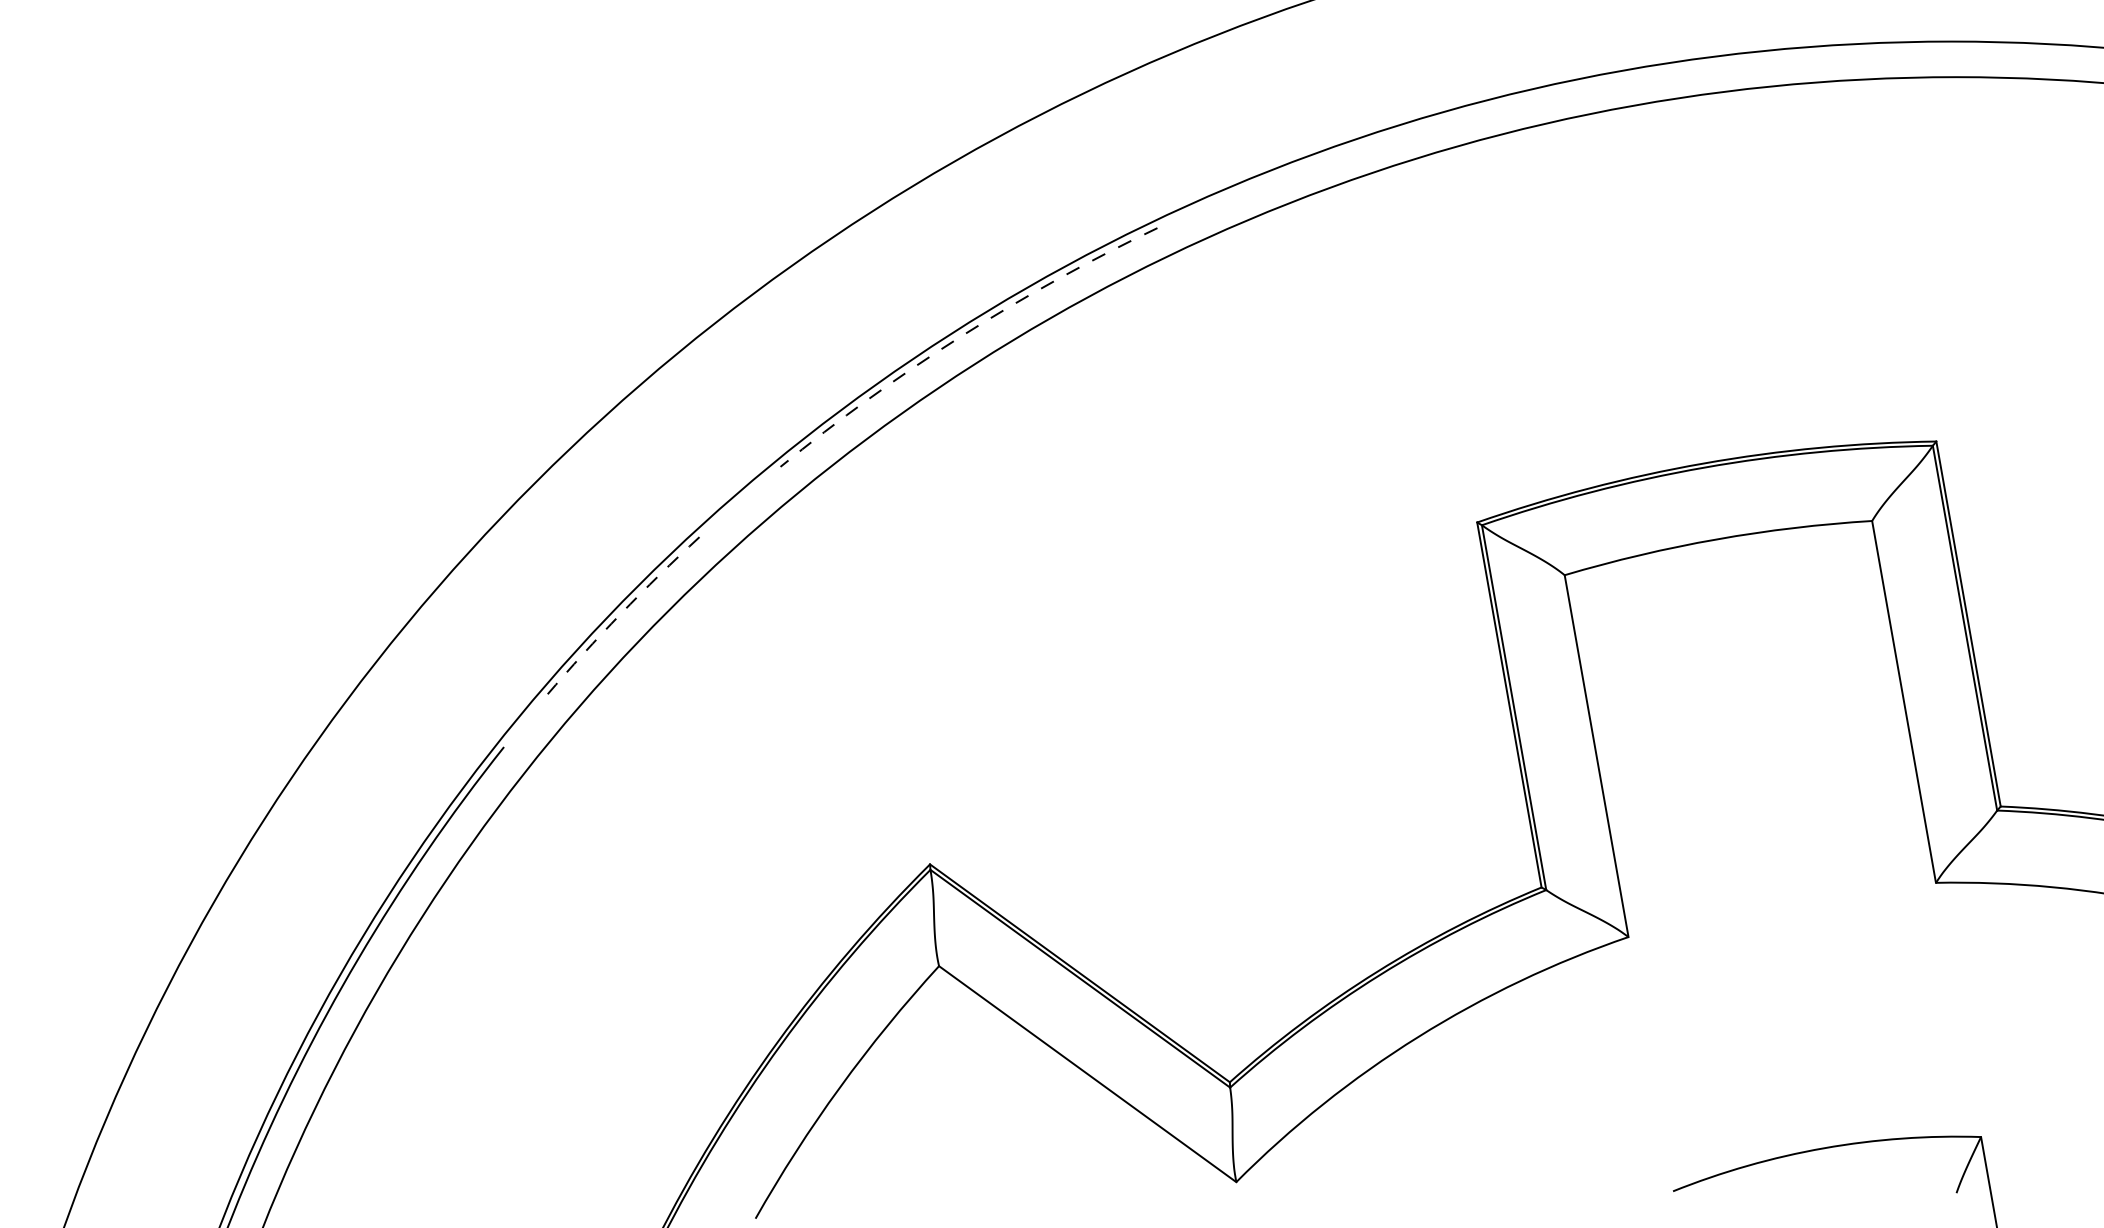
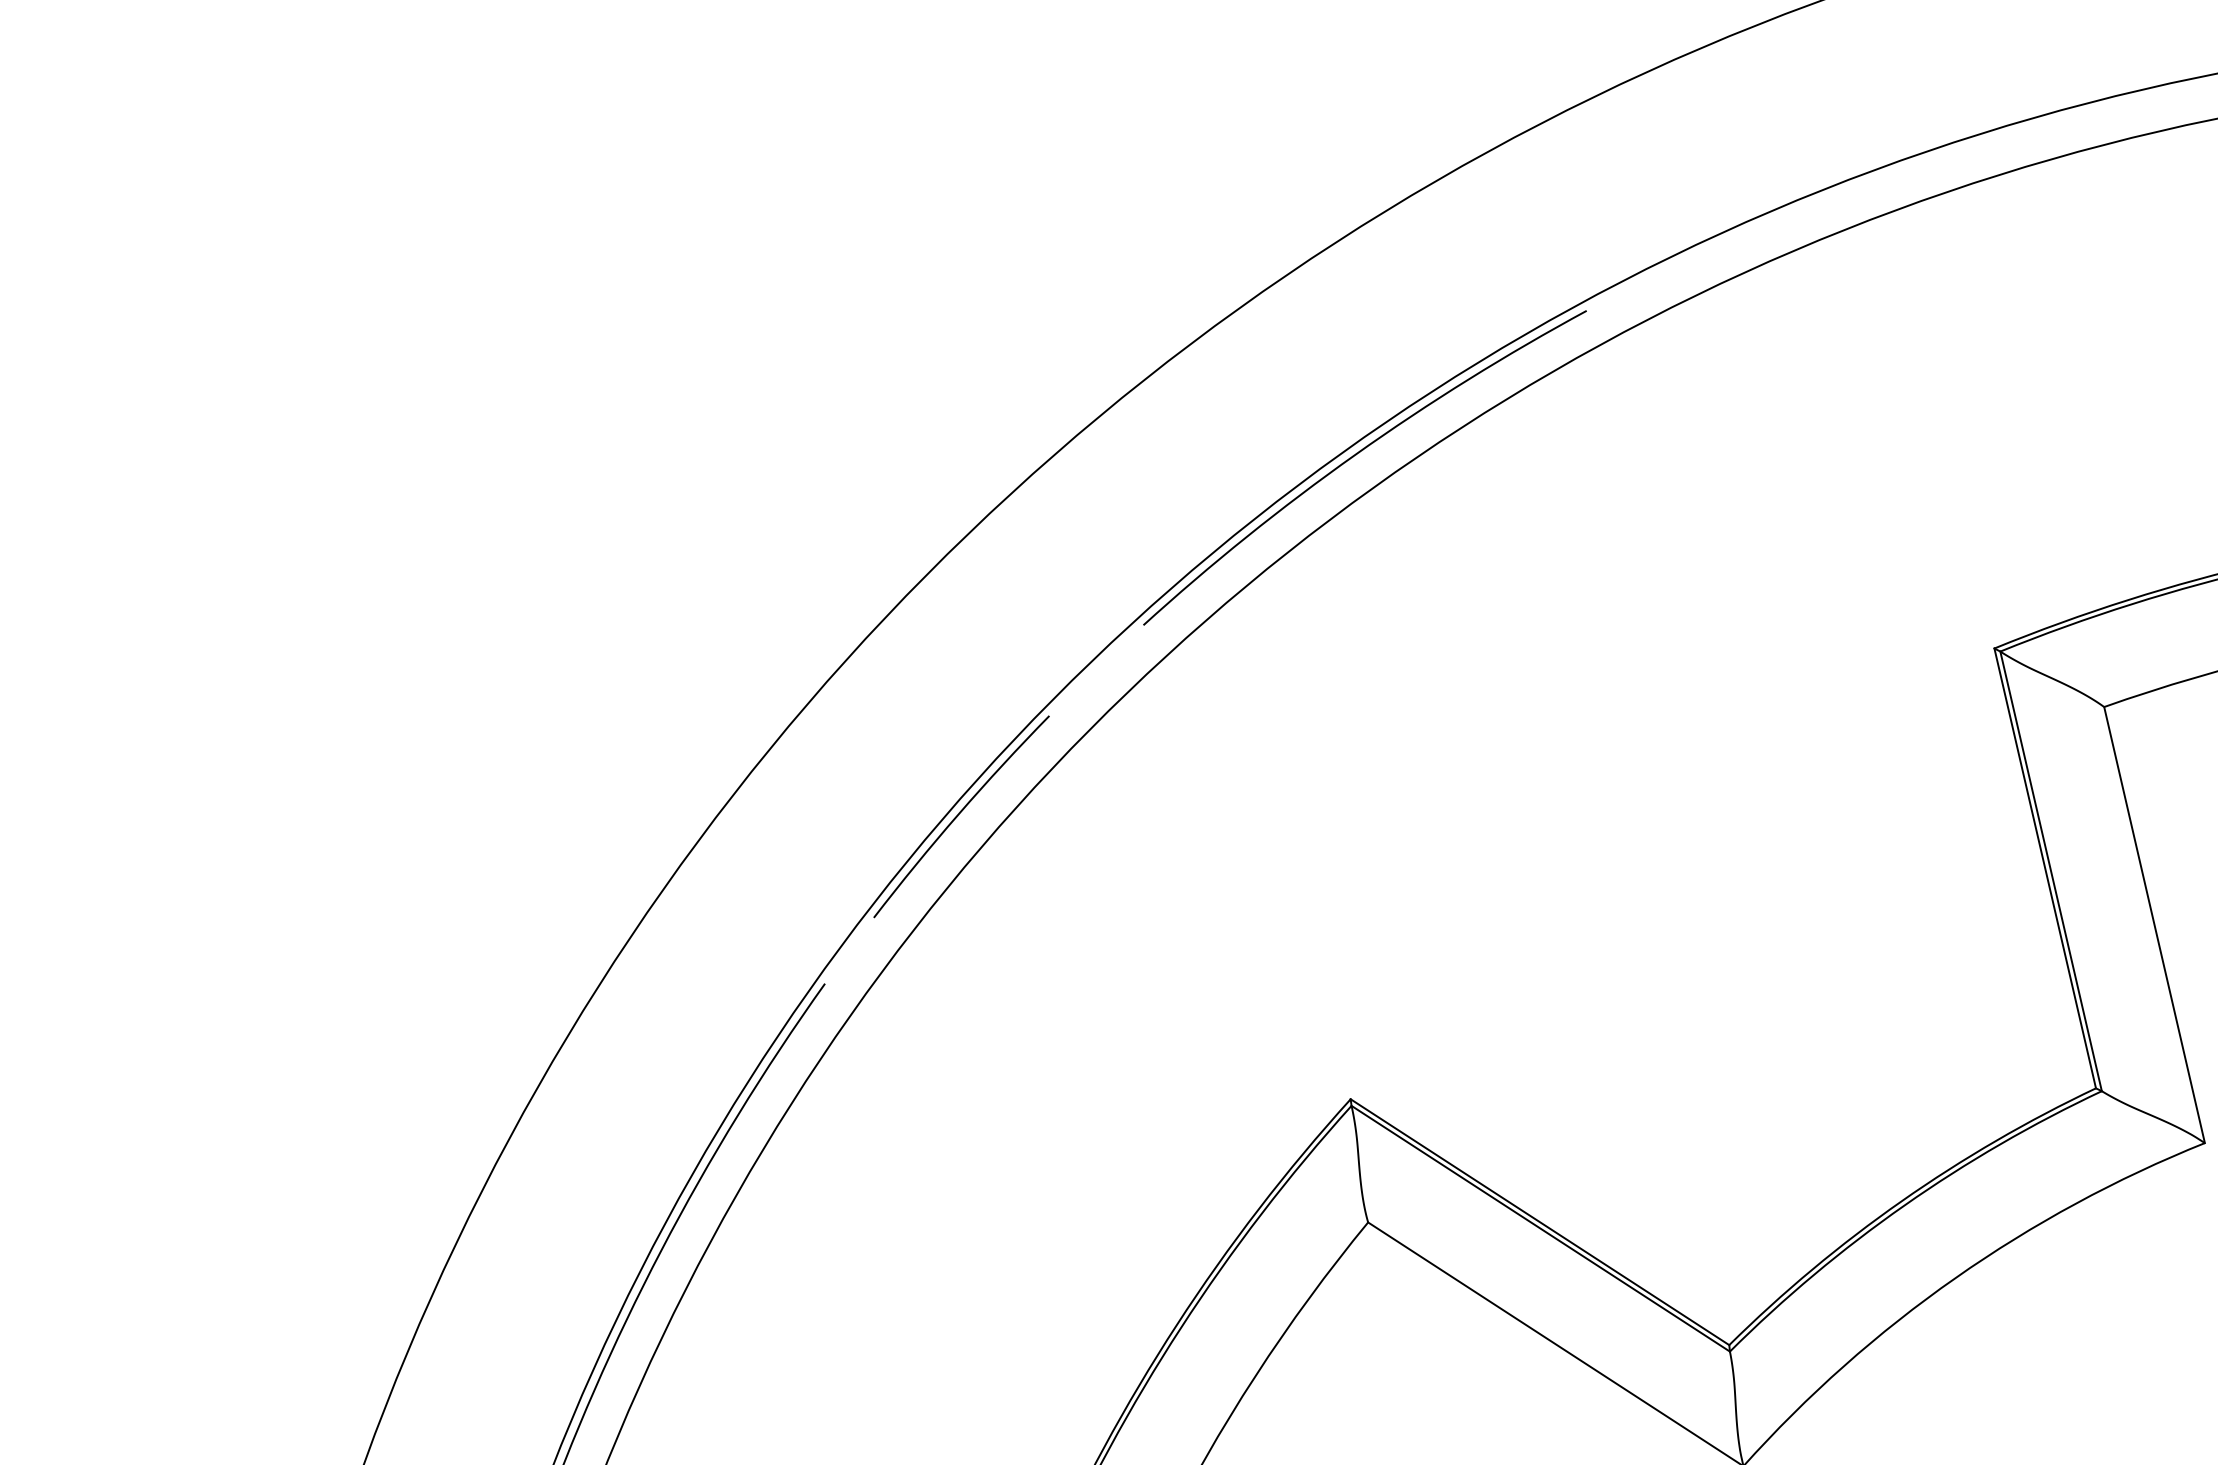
arc: (961, 336) -> (1355, 455), dashed -> solid
arc: (620, 613) -> (958, 813), dashed -> solid

